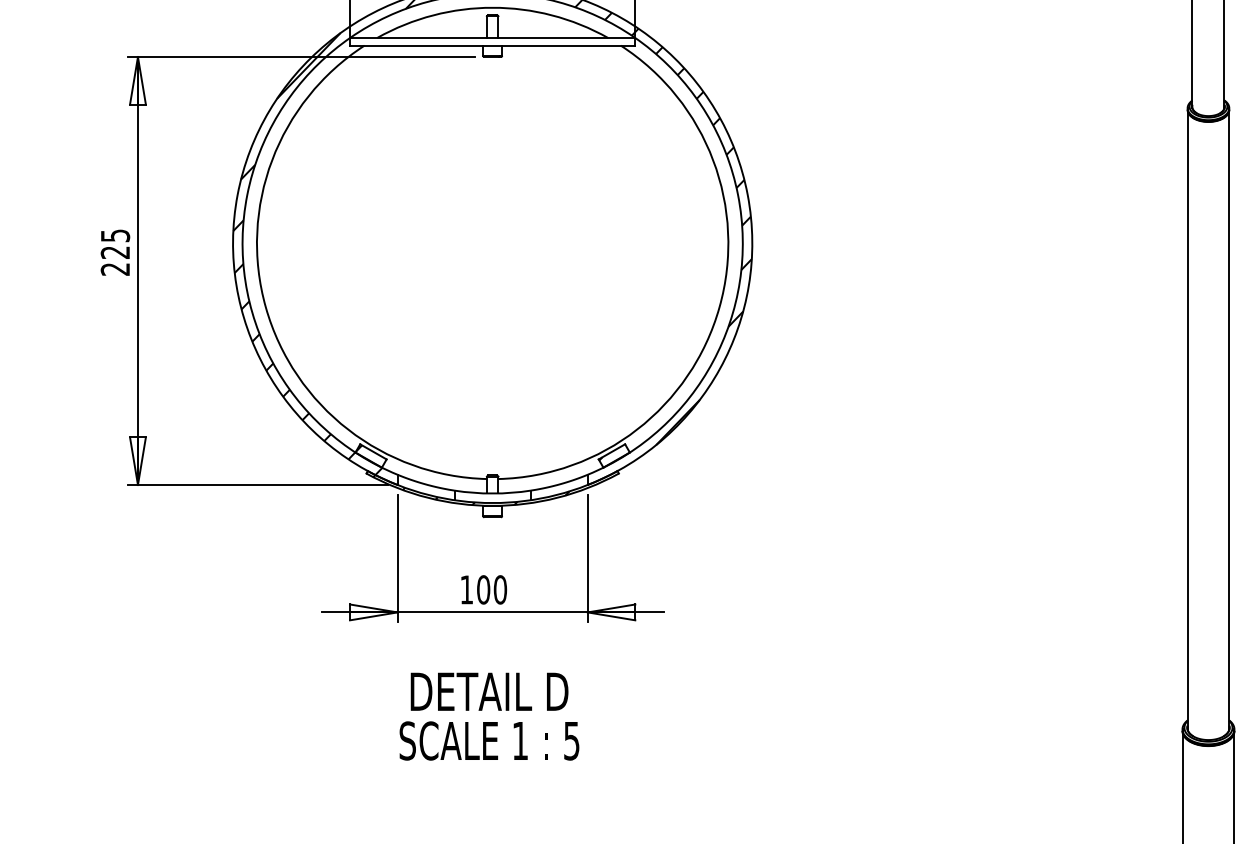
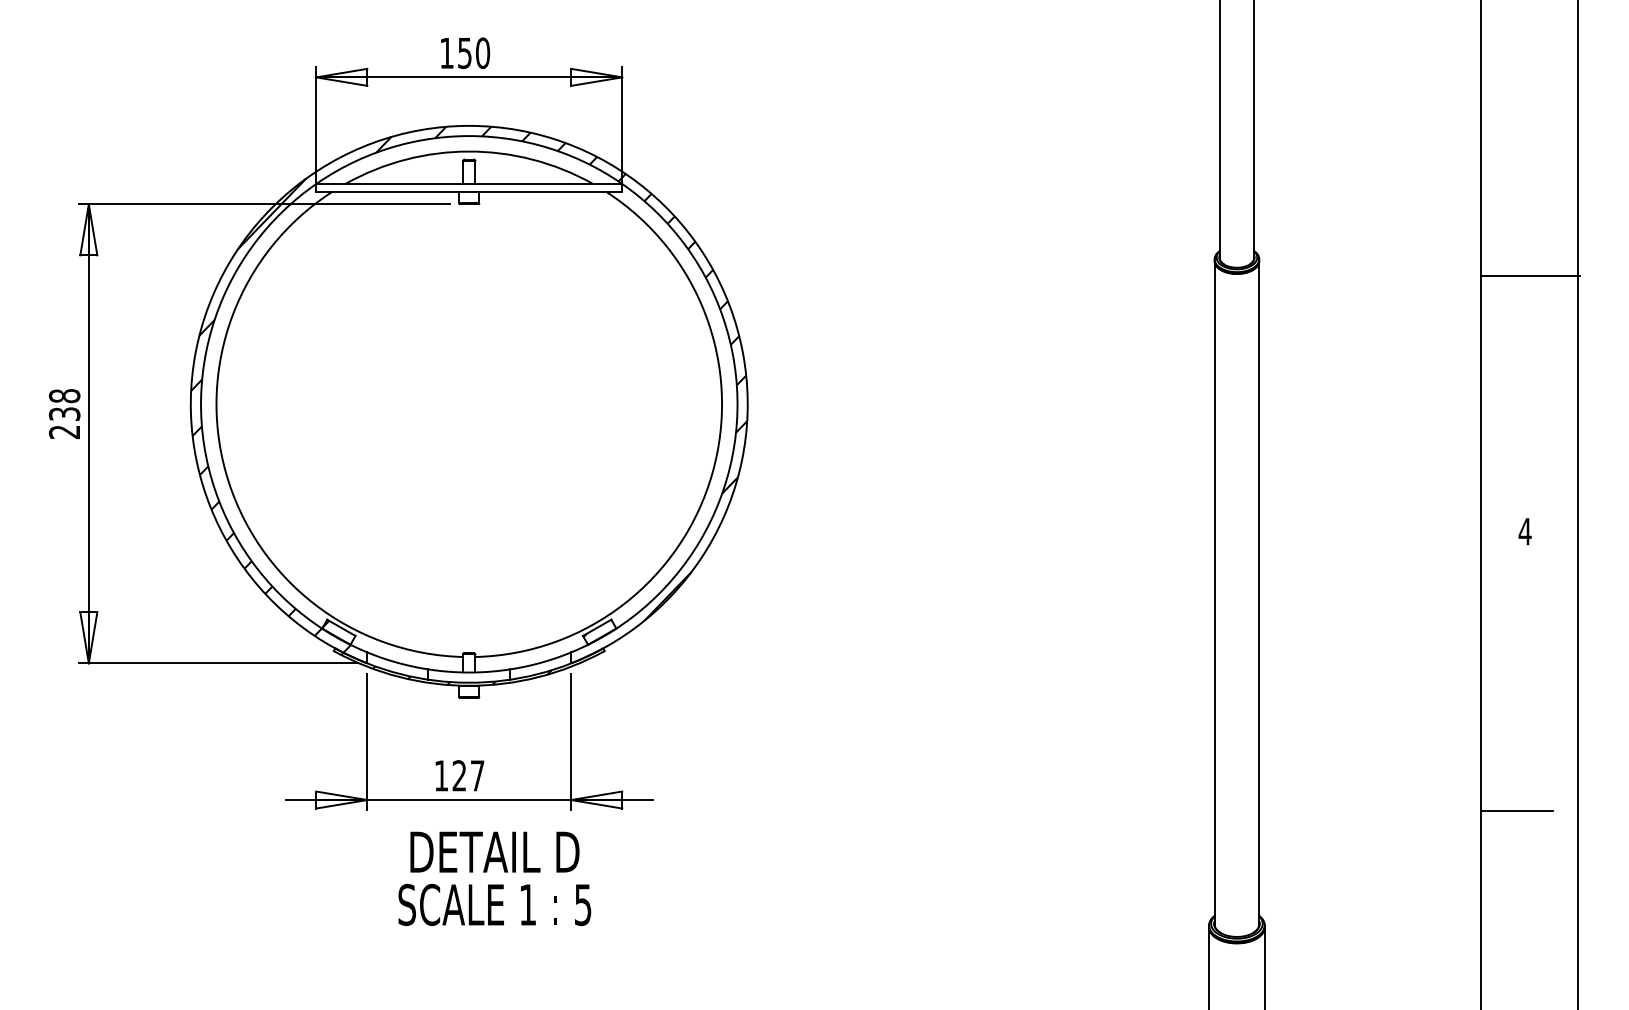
text: (115, 243) -> (64, 404), 225 -> 238
text: (491, 589) -> (468, 775), 100 -> 127
text: (489, 716) -> (494, 878), moved

